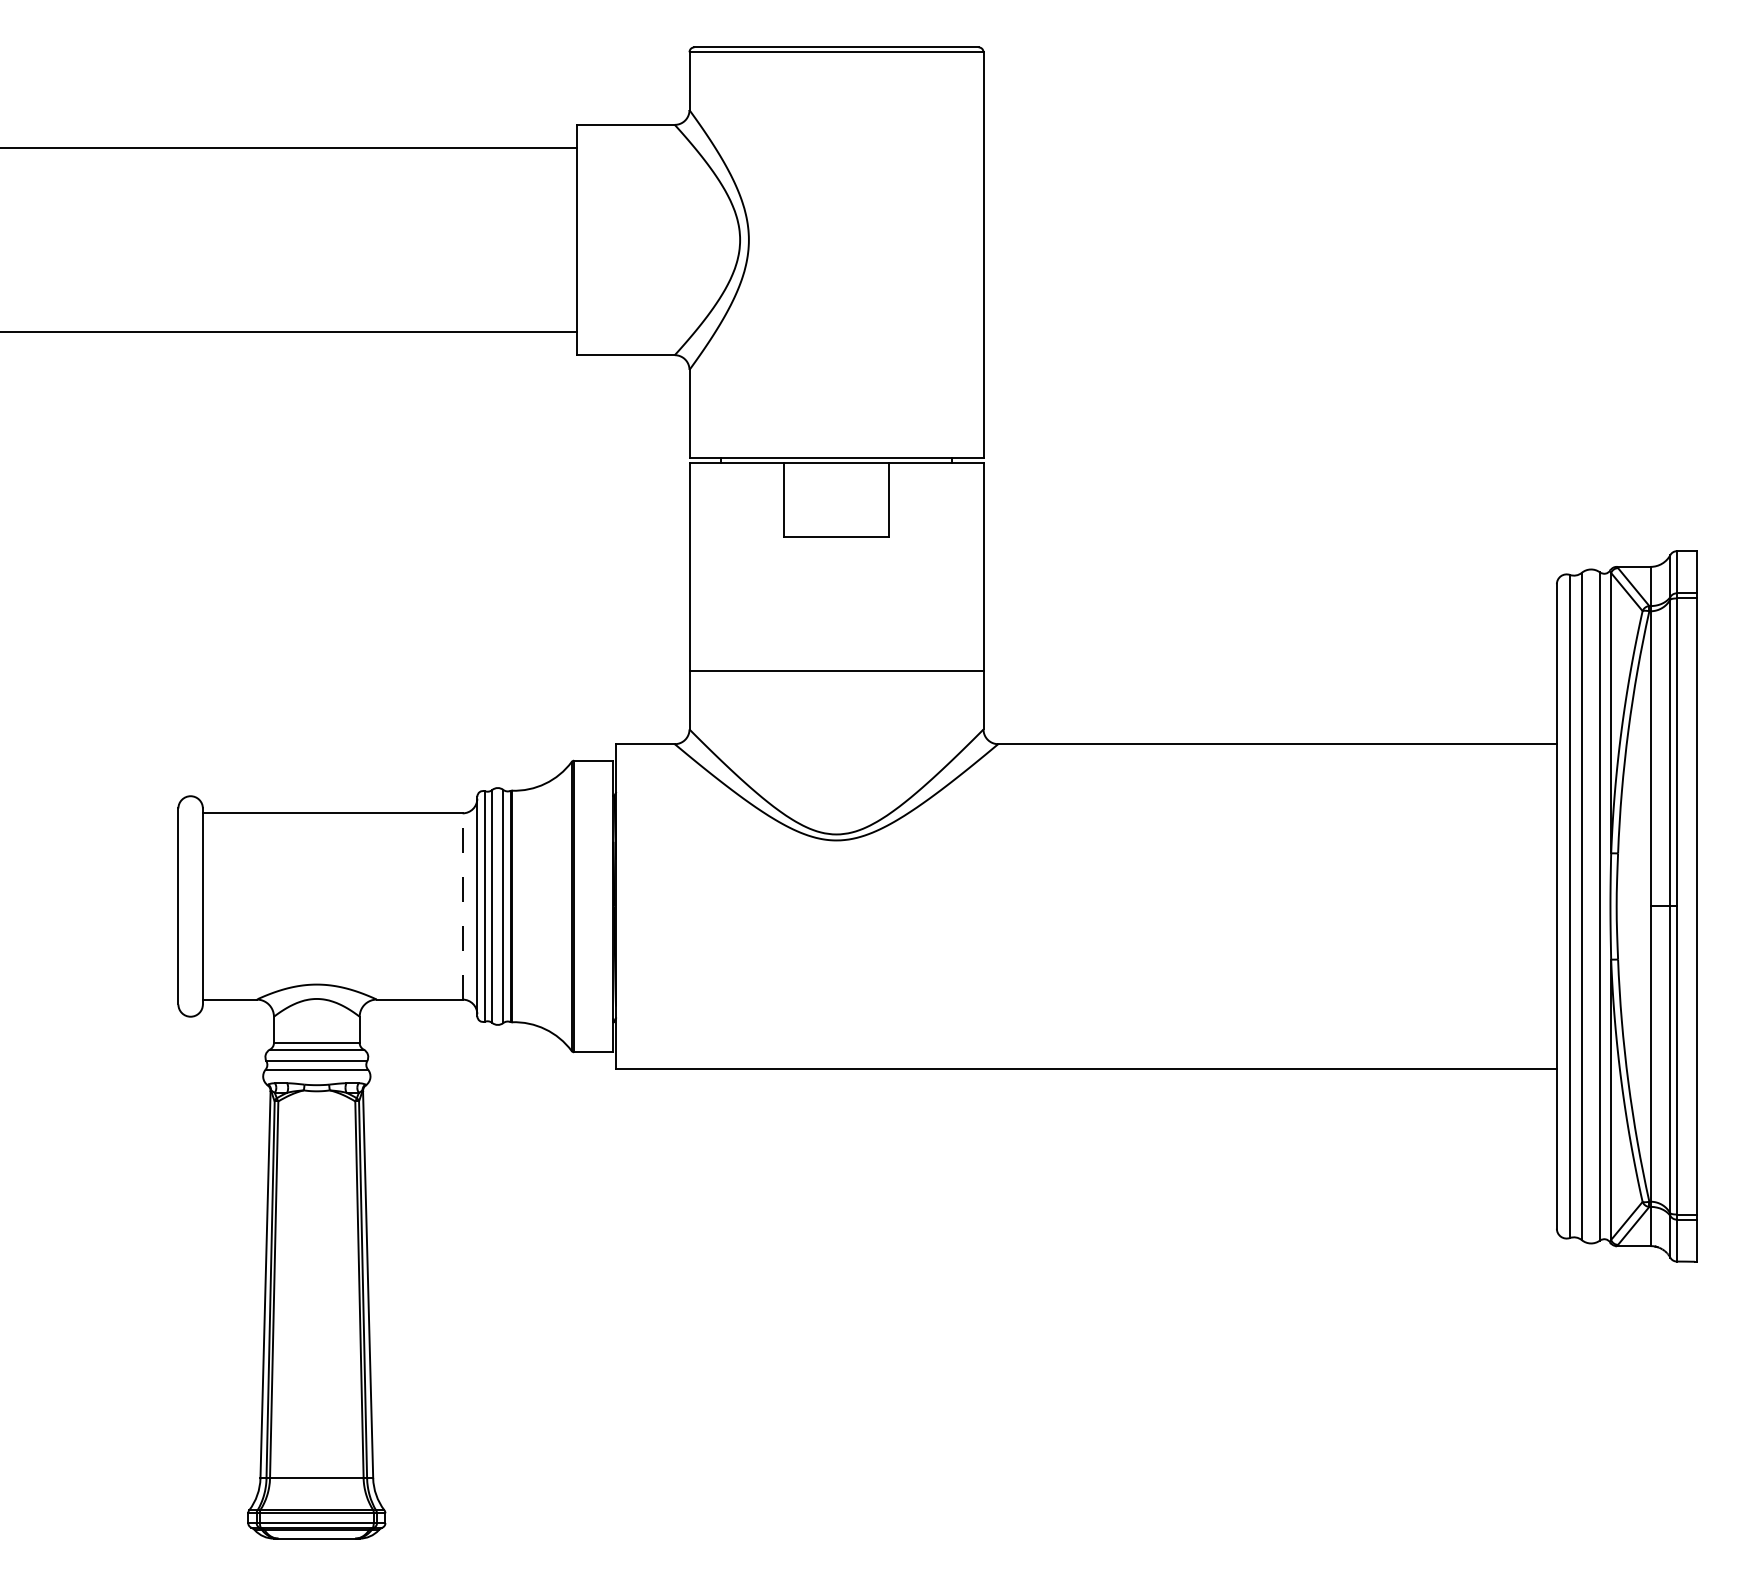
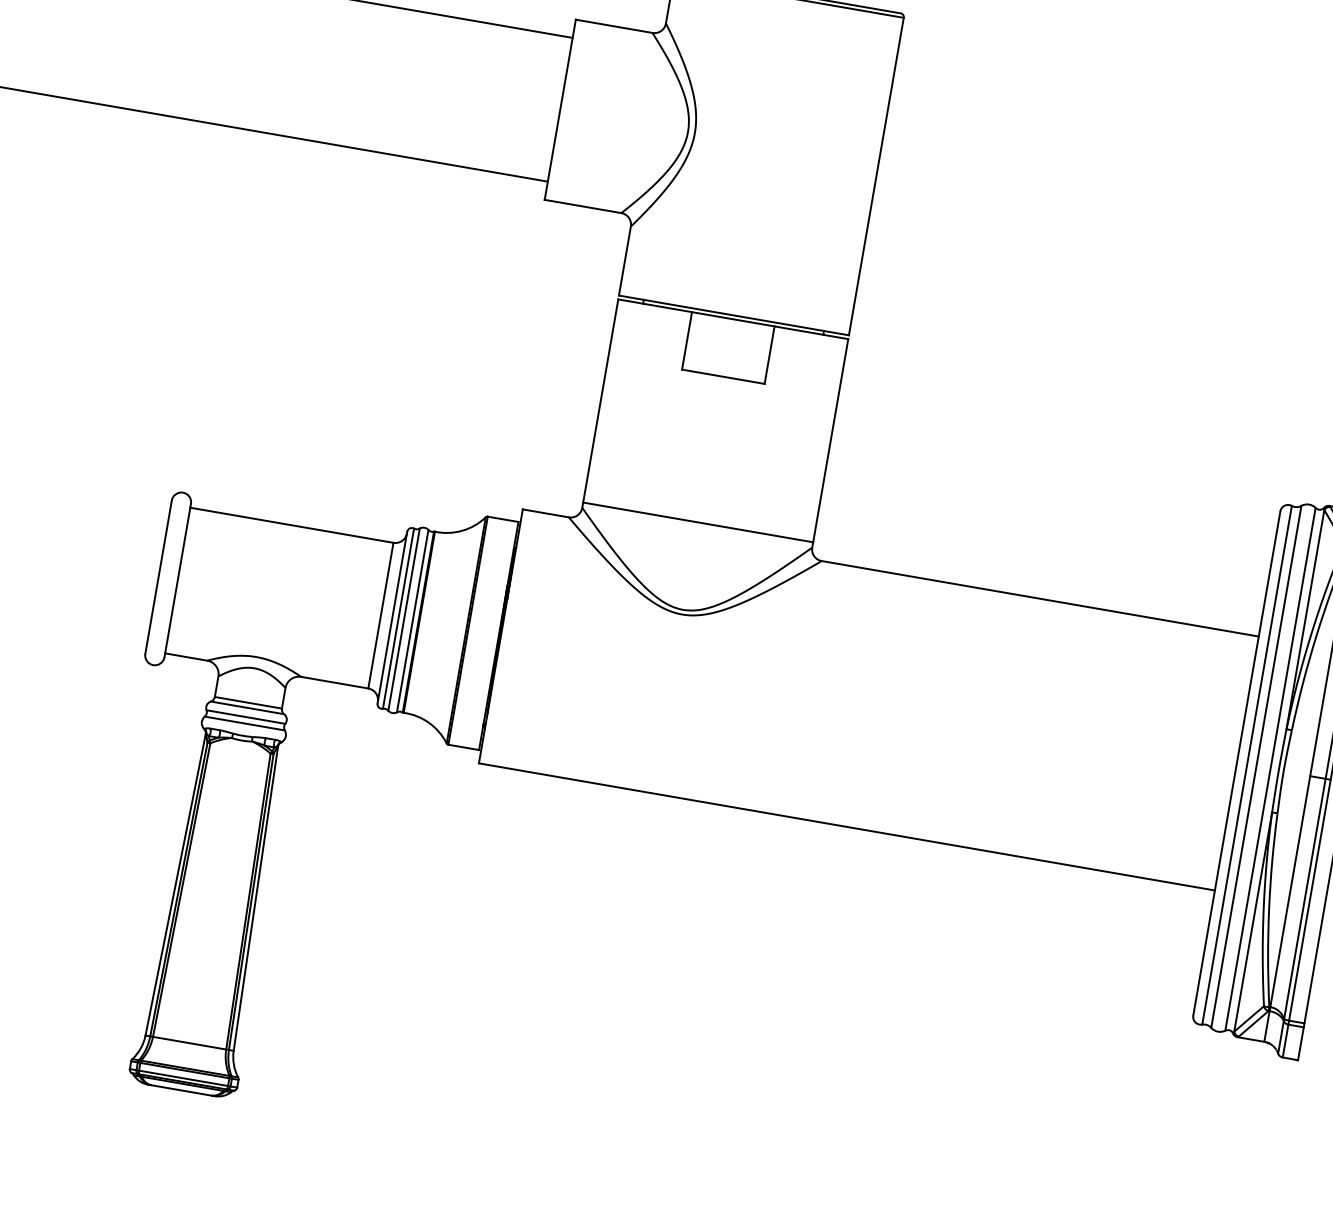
line: (836, 670) -> (698, 522), moved
line: (462, 905) -> (380, 614), dashed -> solid

